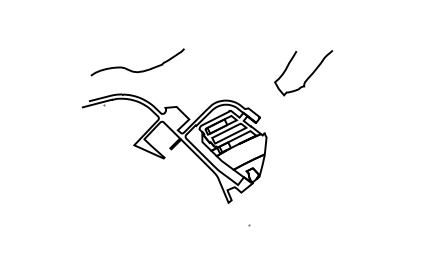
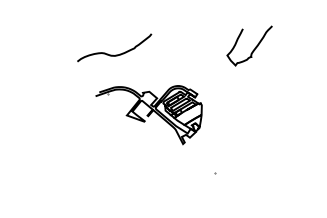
part: (174, 148) -> (149, 115), size x0.7

